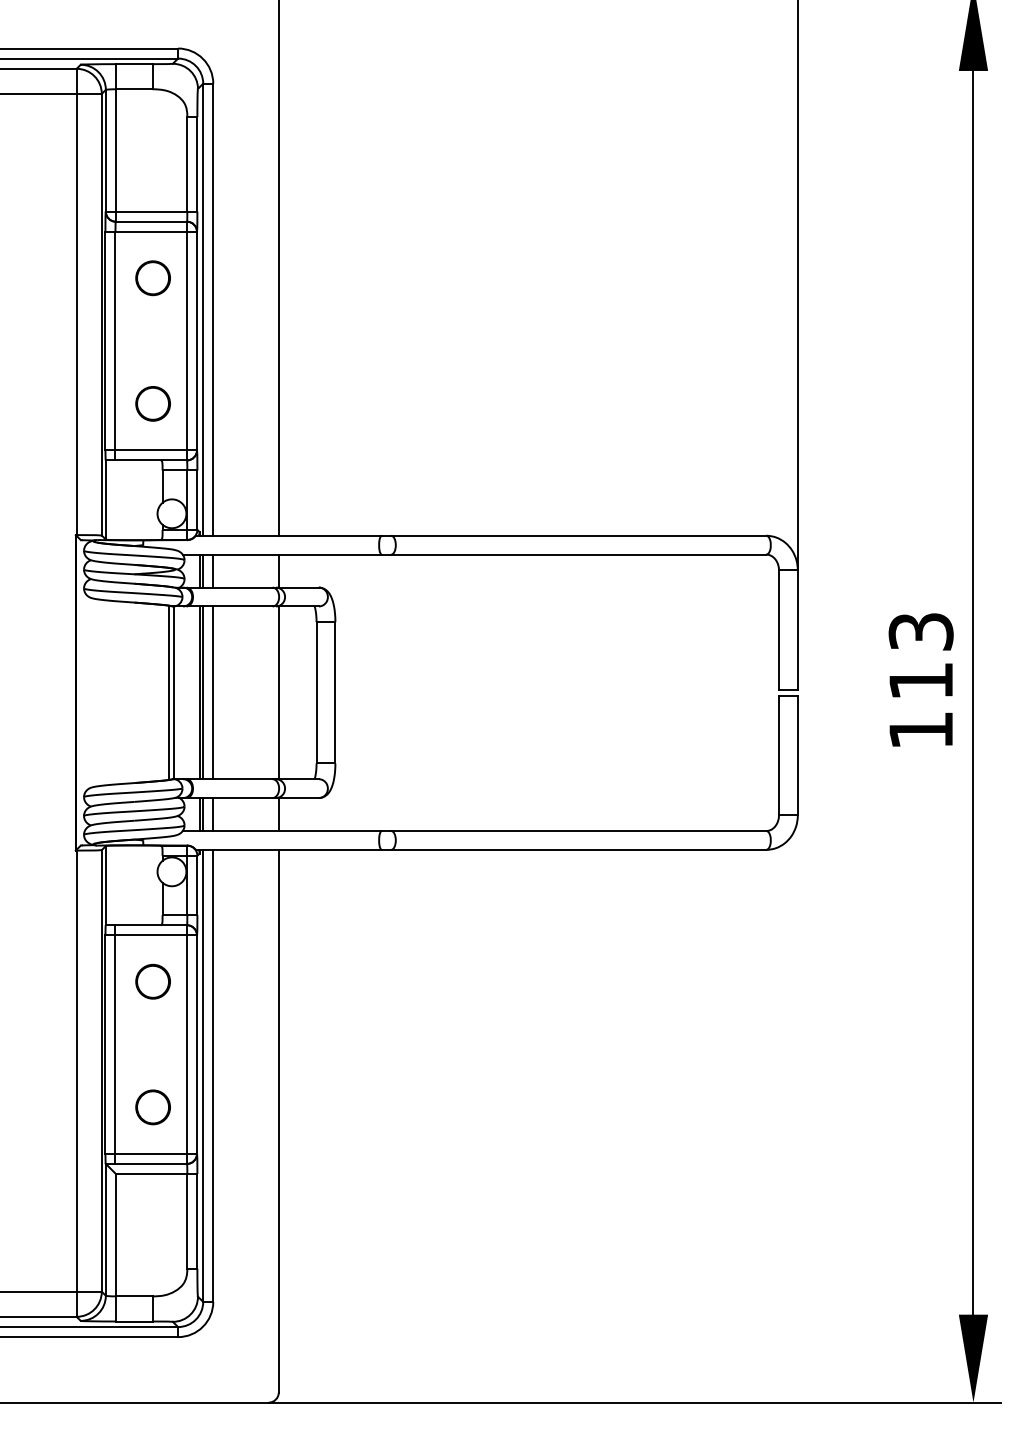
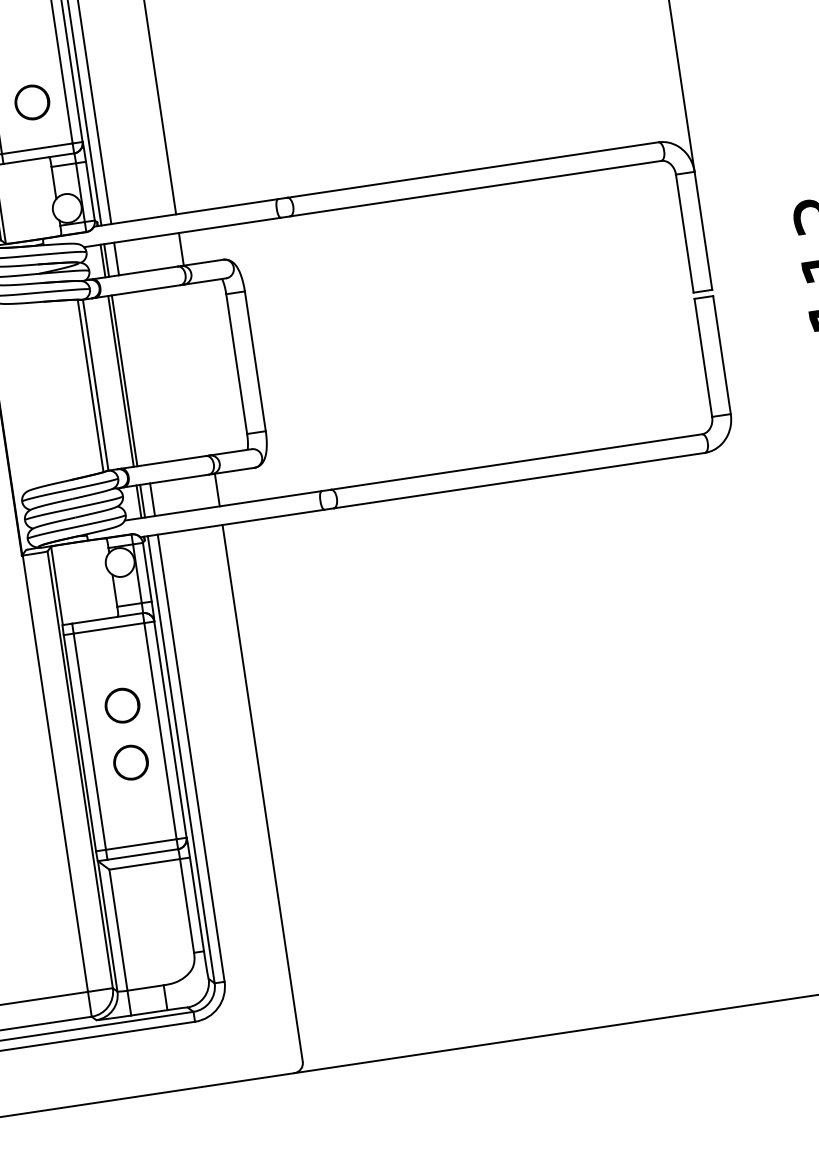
line: (213, 692) -> (134, 379), removed
line: (278, 692) -> (199, 369), removed
part: (152, 981) -> (121, 705), moved
part: (152, 1107) -> (130, 762), moved

